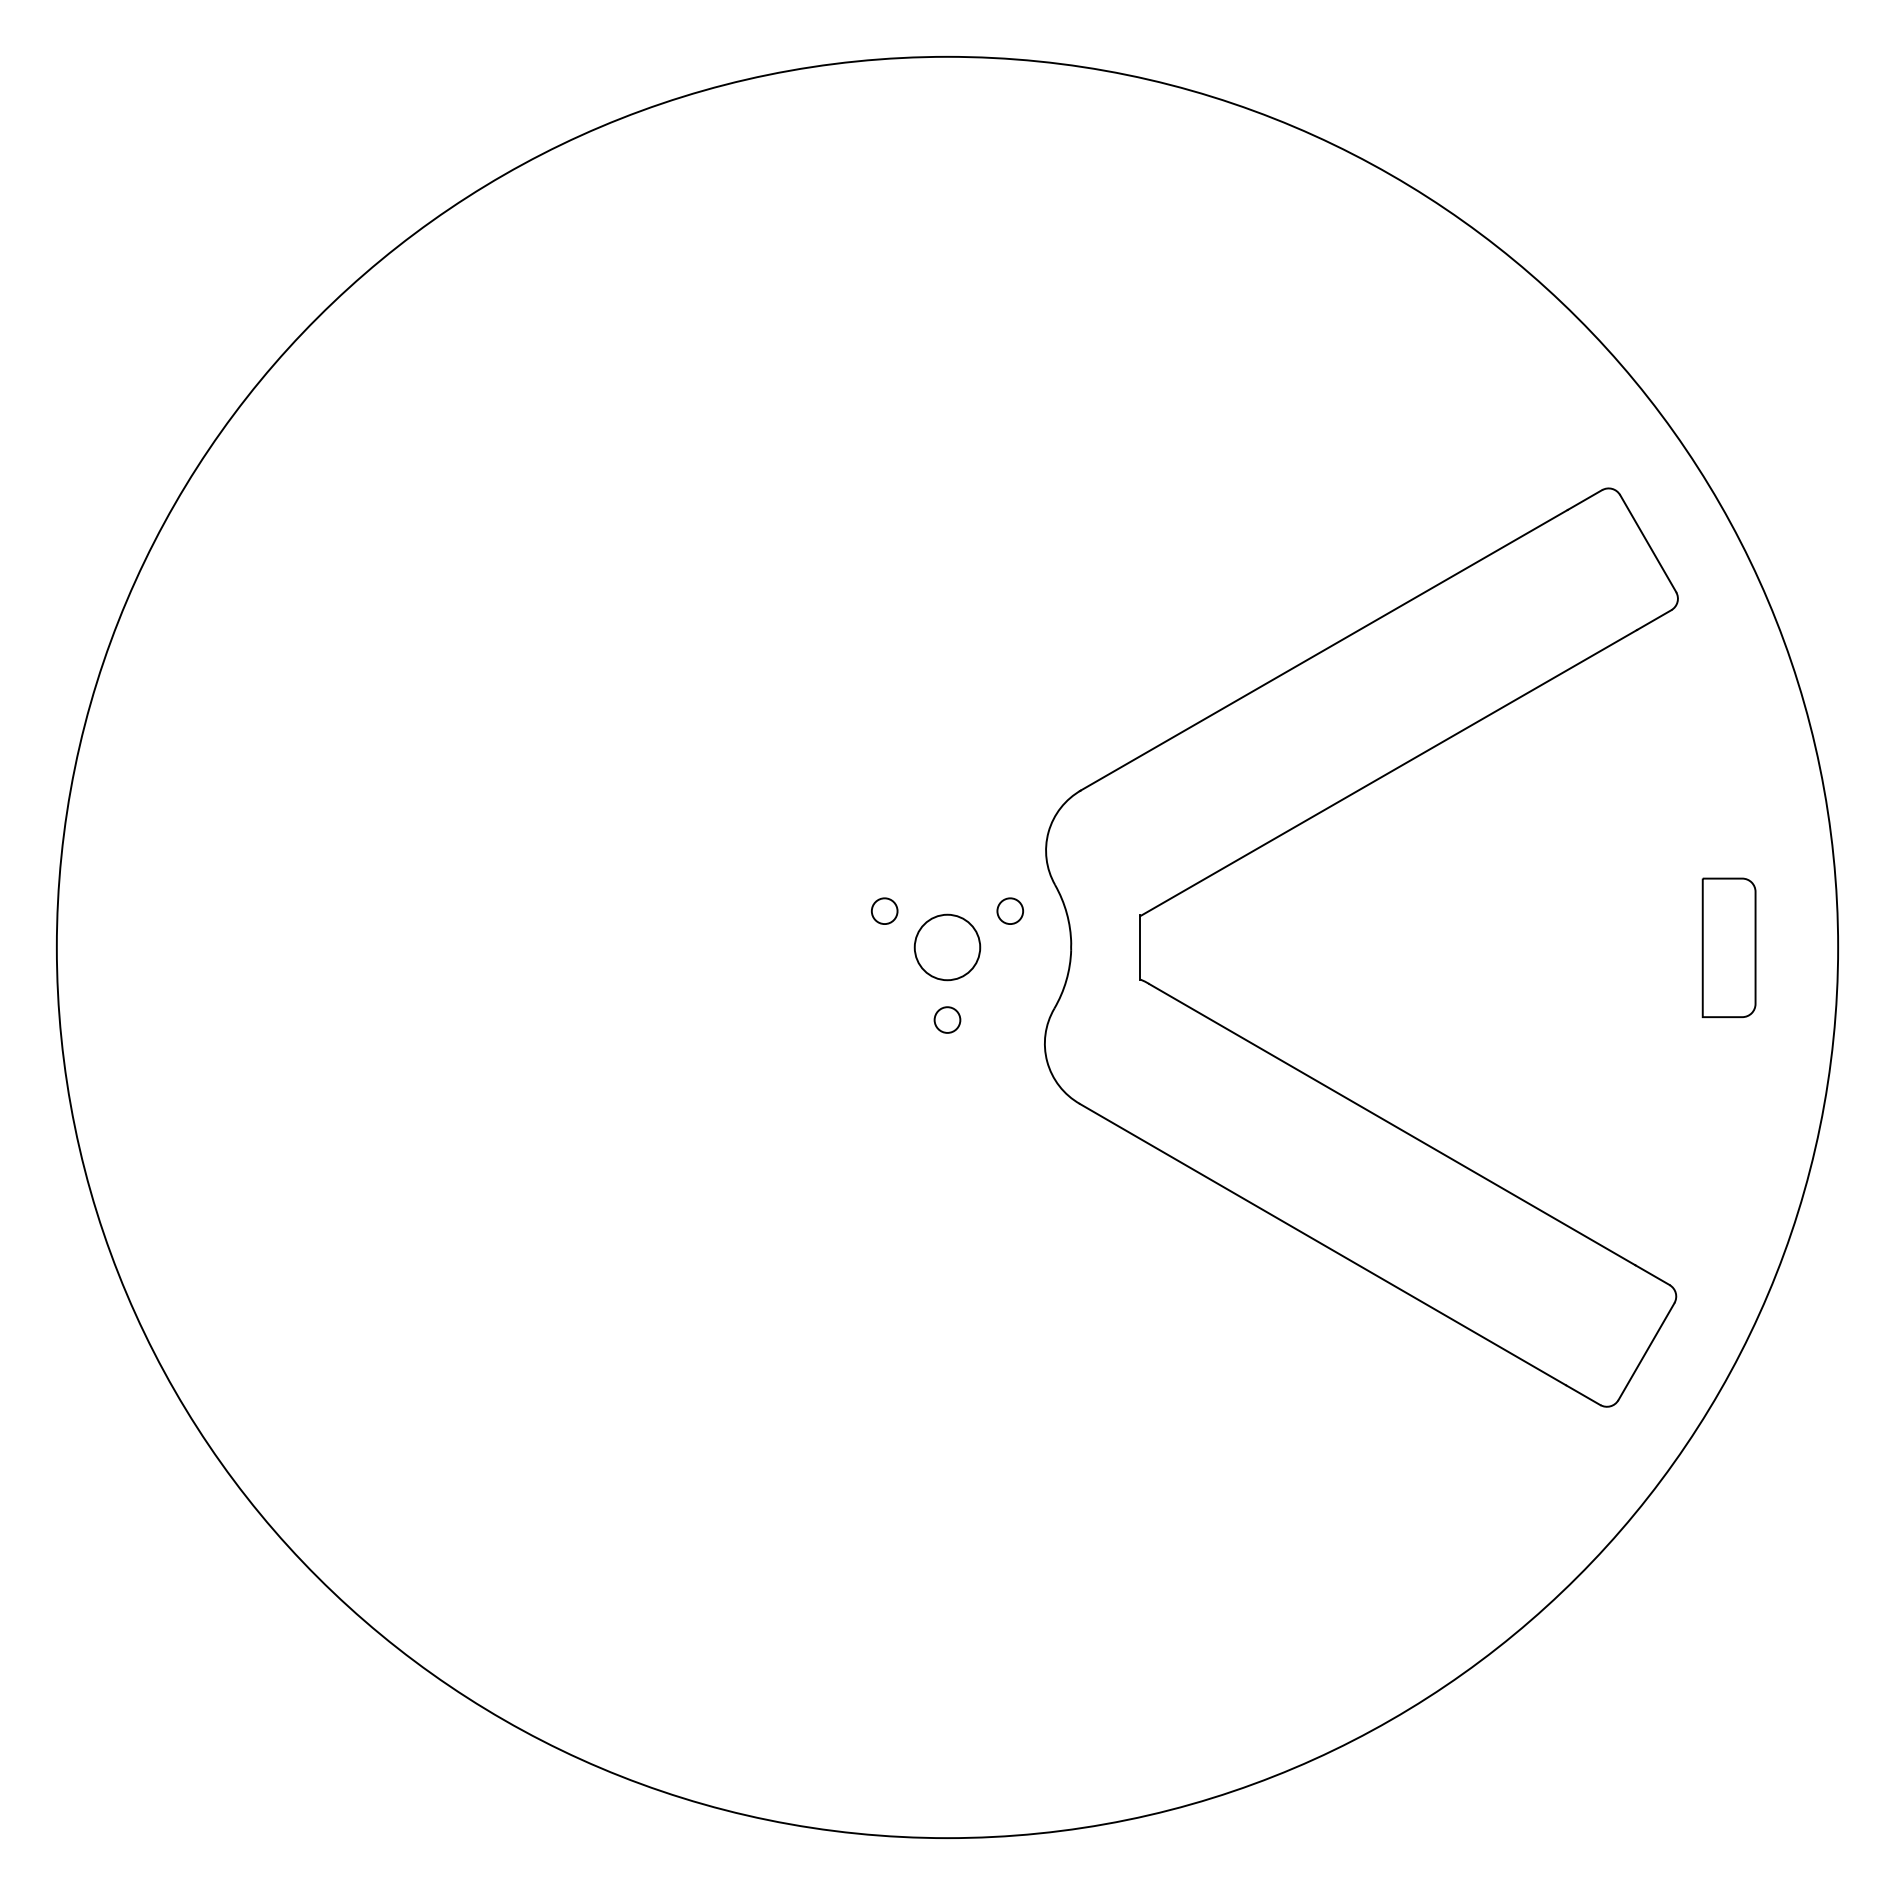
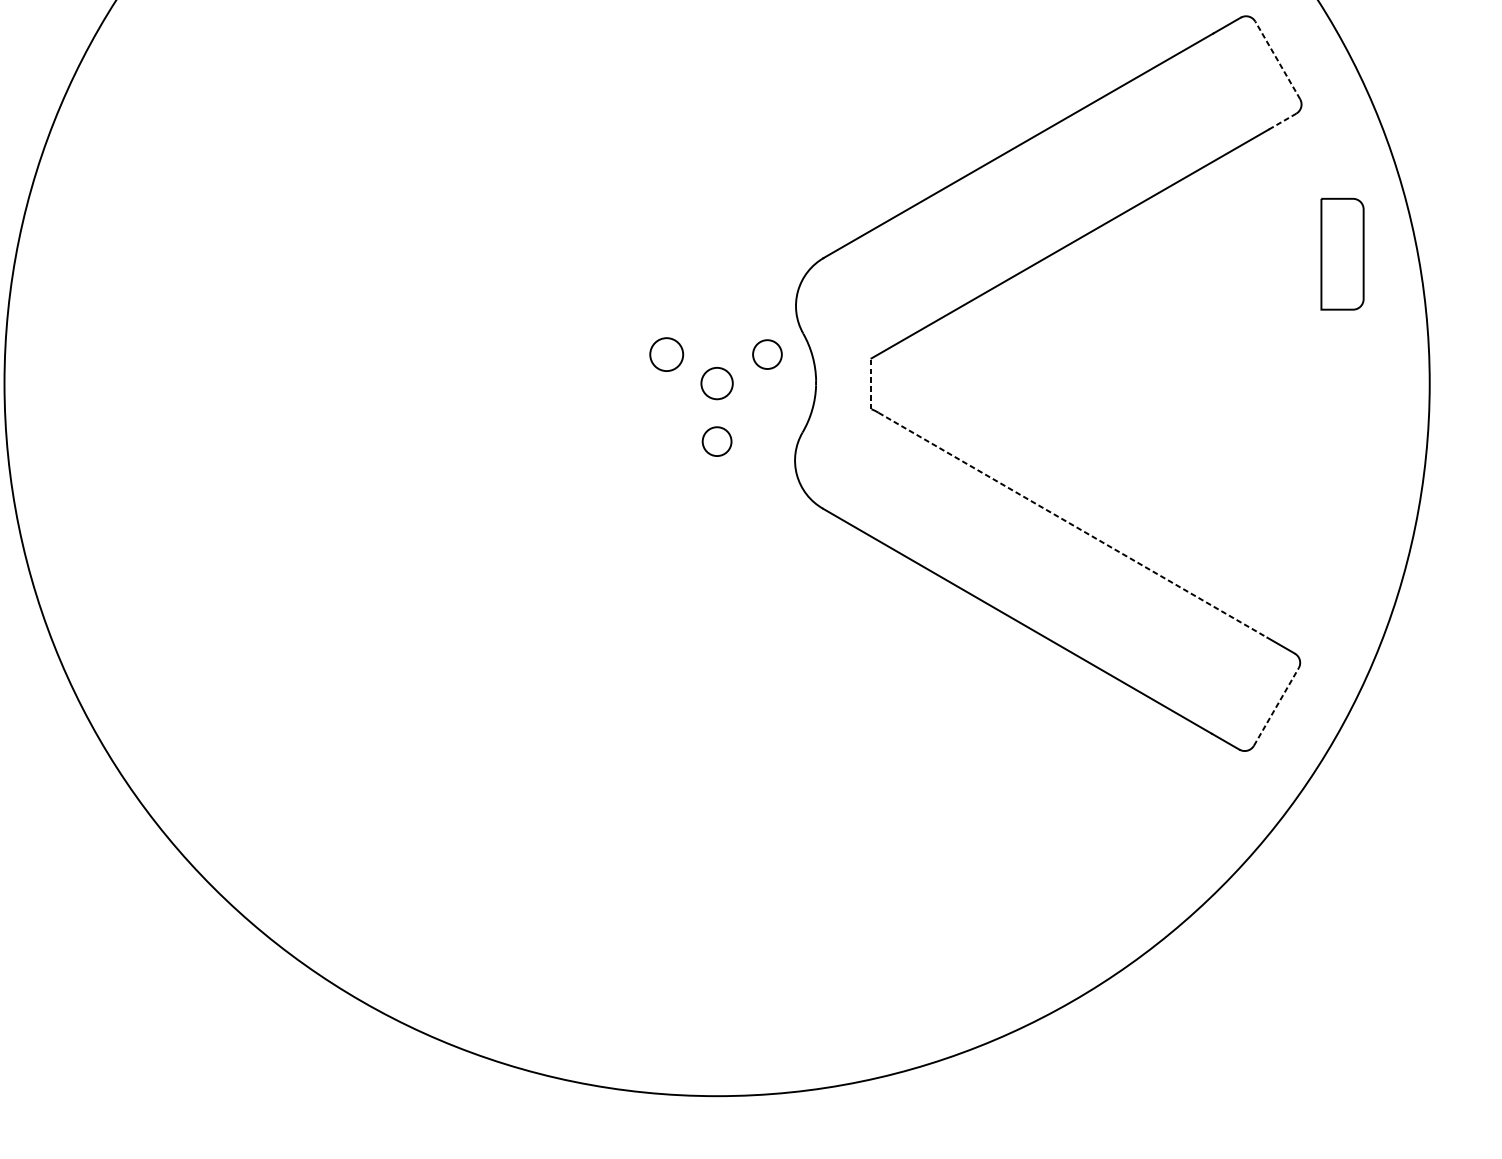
line: (1647, 543) -> (1277, 60), solid -> dashed
line: (1654, 620) -> (1282, 121), solid -> dashed
circle: (884, 910) -> (666, 353), size x1.6
circle: (1009, 910) -> (766, 353), size x1.4
line: (1140, 946) -> (871, 382), solid -> dashed
circle: (947, 947) -> (717, 383), size x0.6
part: (1728, 947) -> (1342, 253), moved
circle: (947, 1019) -> (717, 441), size x1.4
line: (1392, 1124) -> (1073, 525), solid -> dashed
line: (1646, 1351) -> (1276, 706), solid -> dashed

